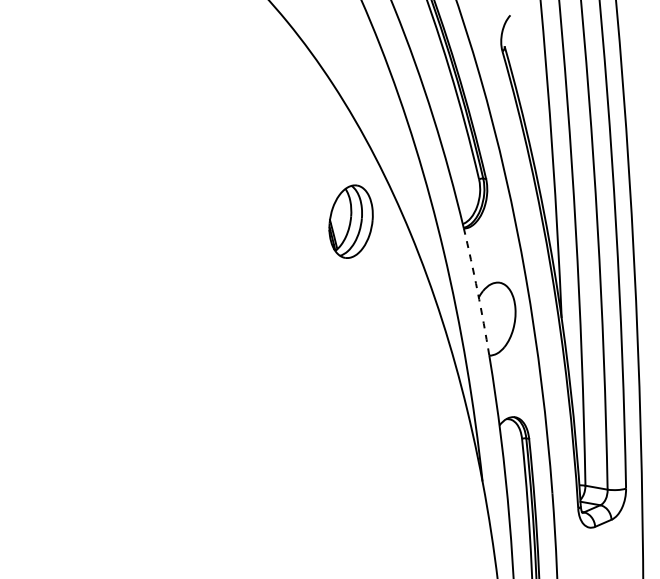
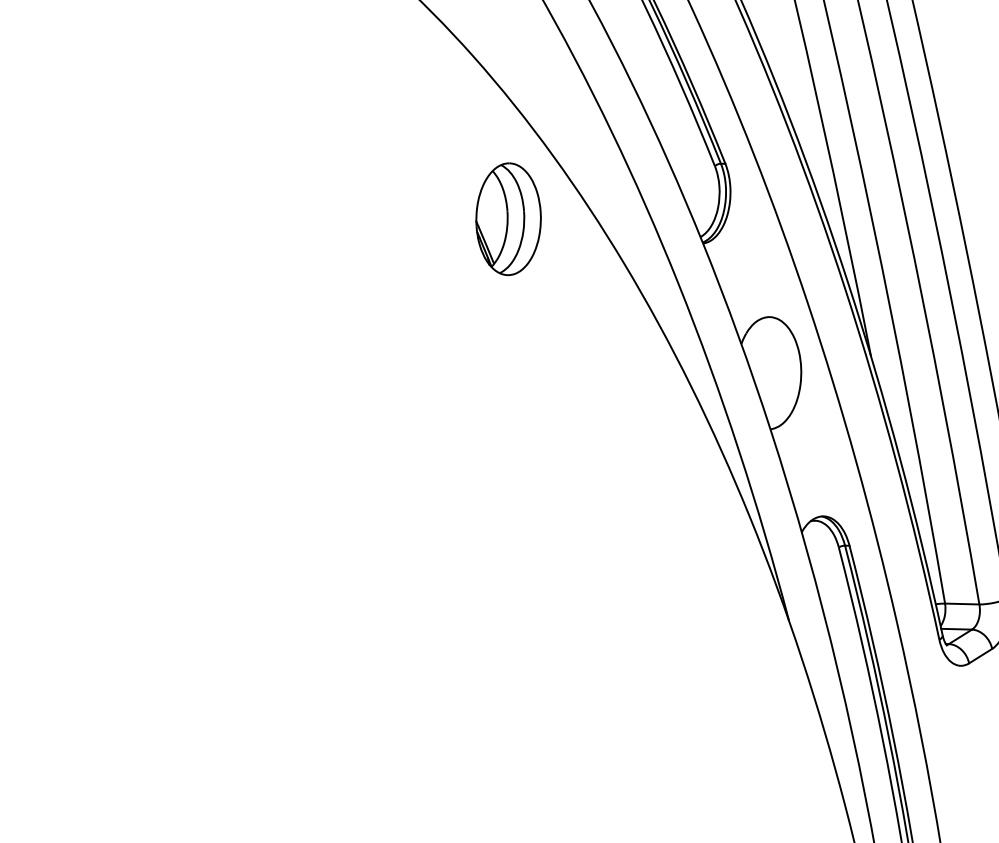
part: (350, 221) -> (507, 219), moved
arc: (477, 291) -> (738, 335), dashed -> solid

